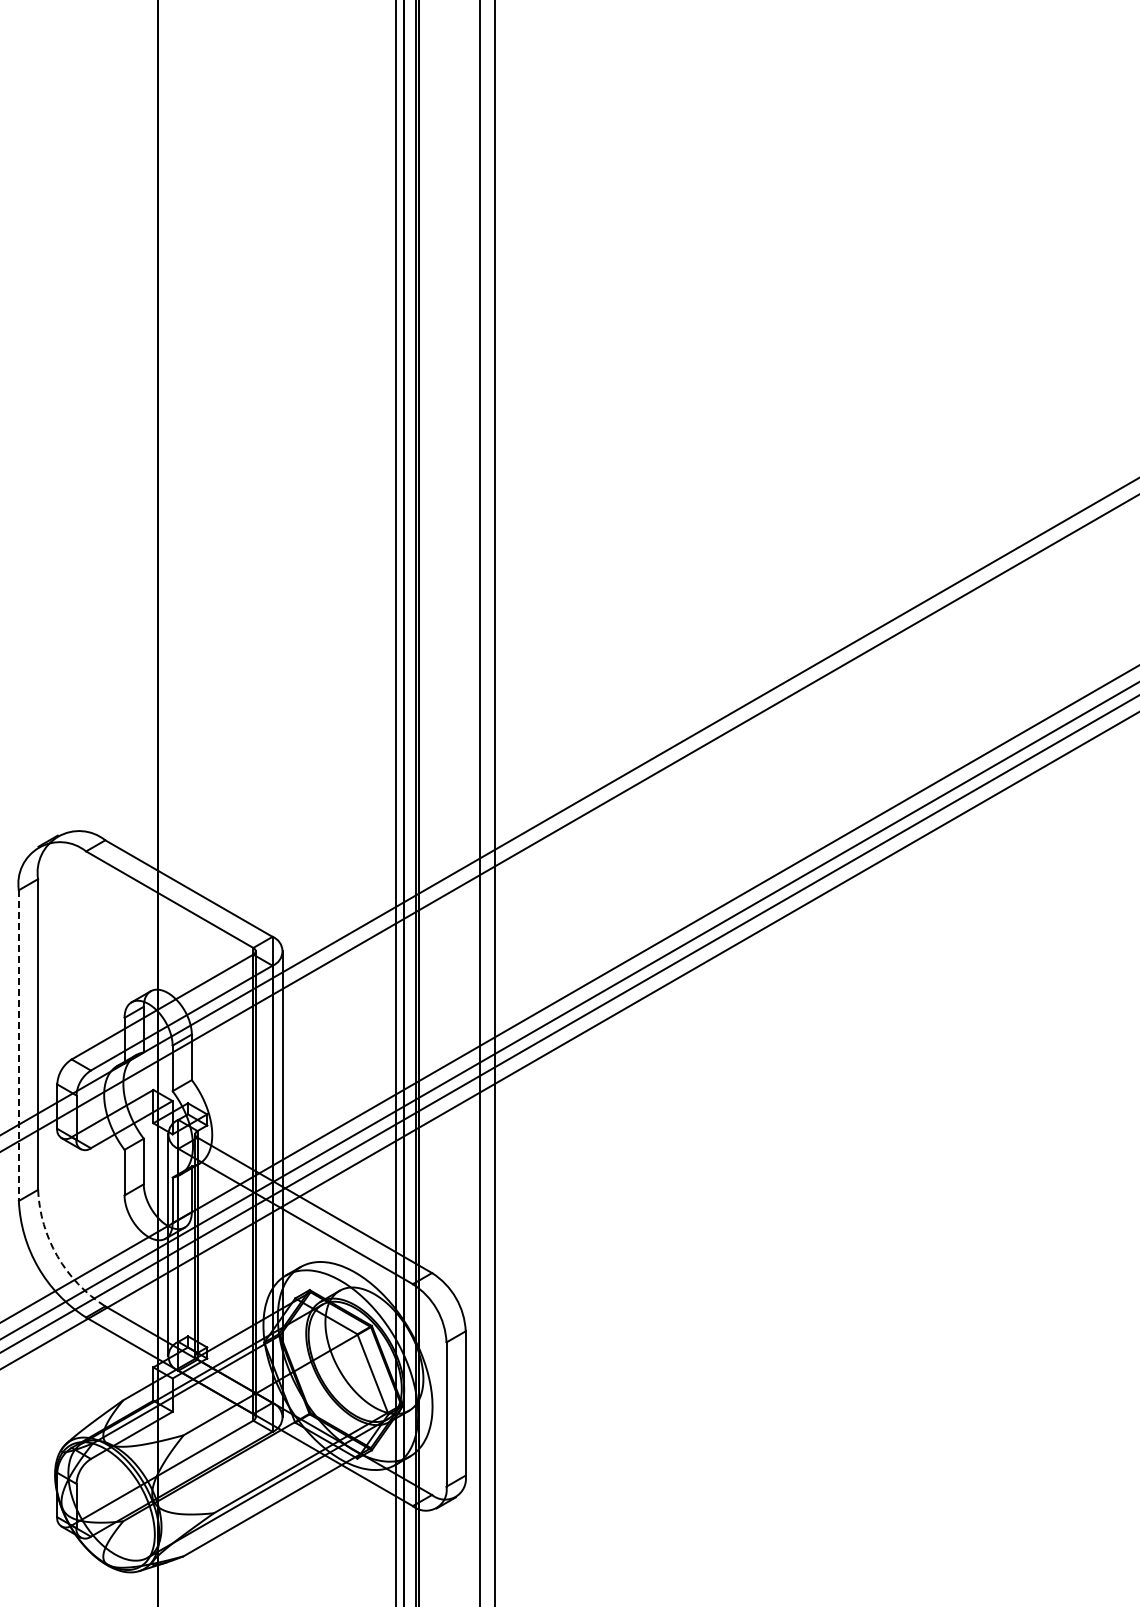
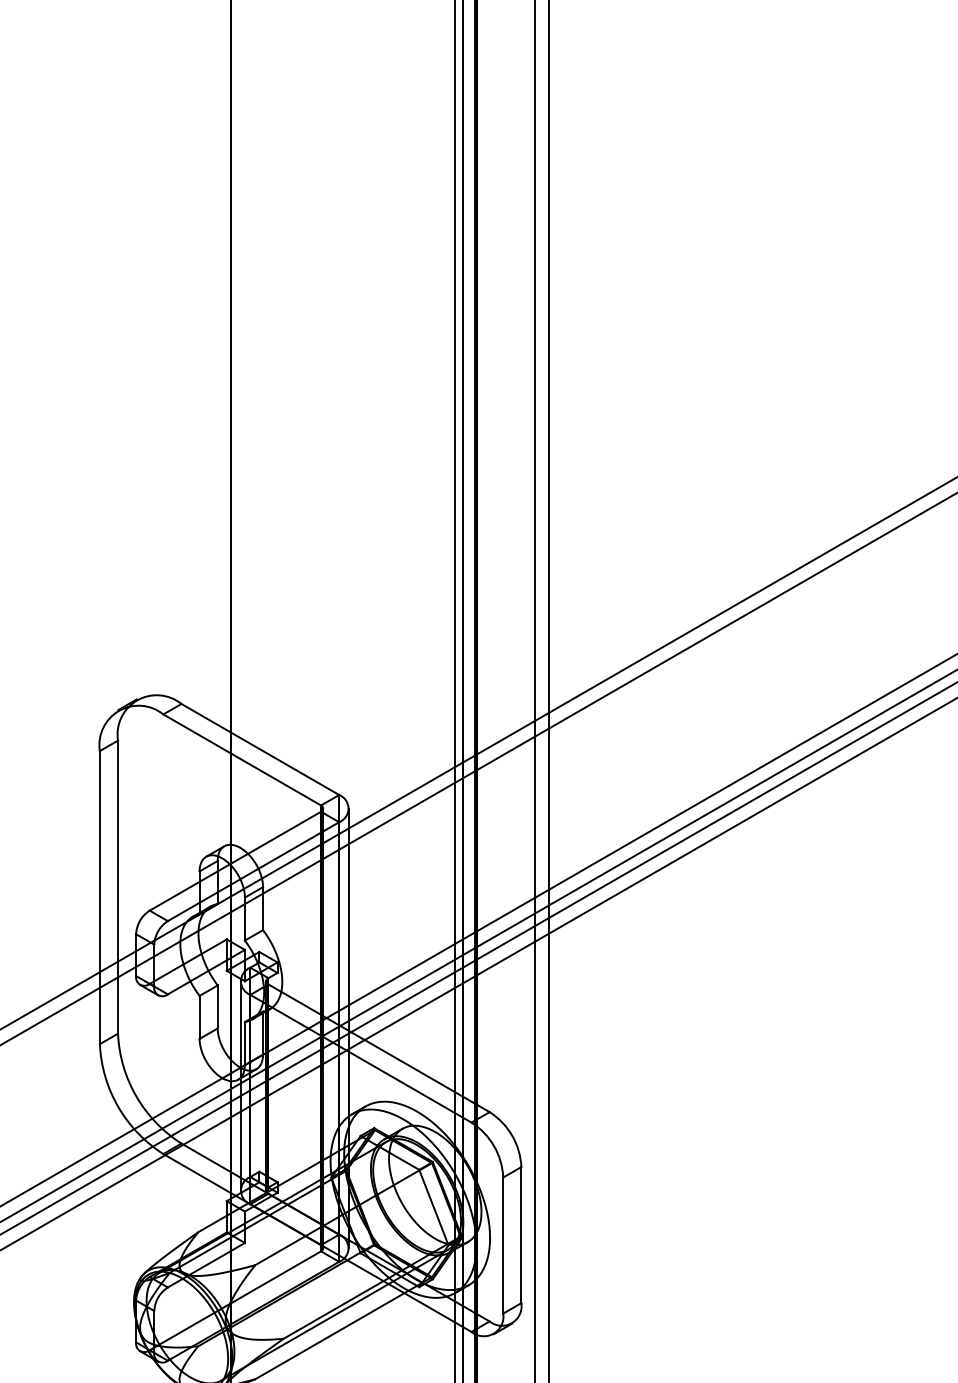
line: (18, 1046) -> (99, 898), dashed -> solid
arc: (57, 1256) -> (136, 1096), dashed -> solid

